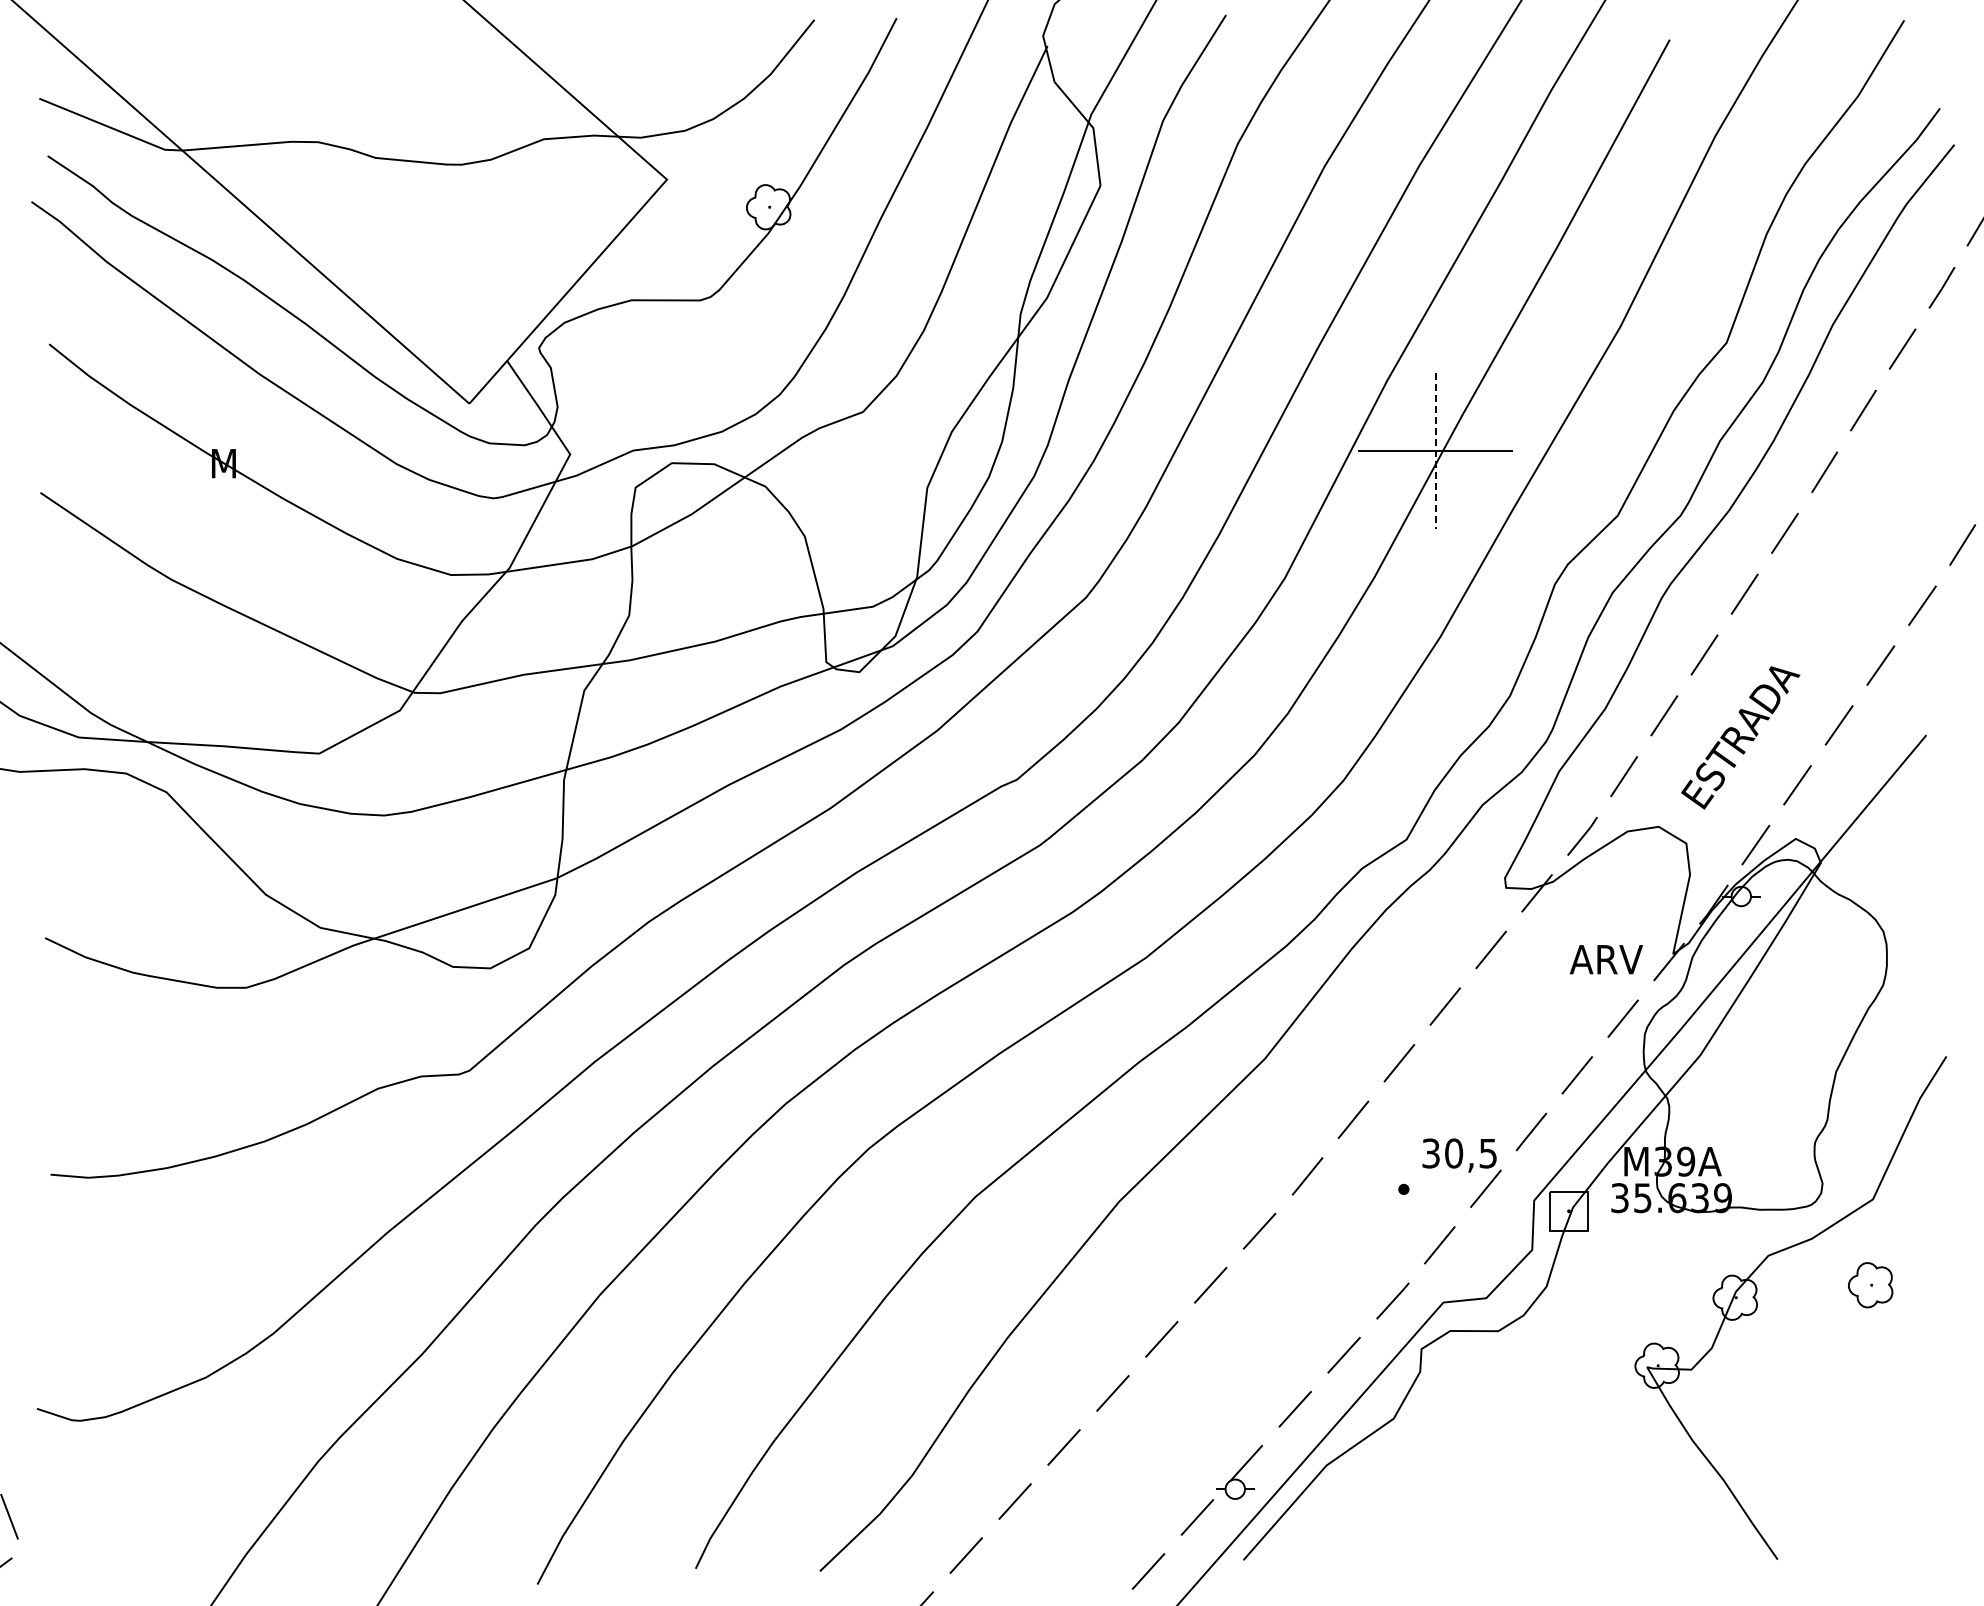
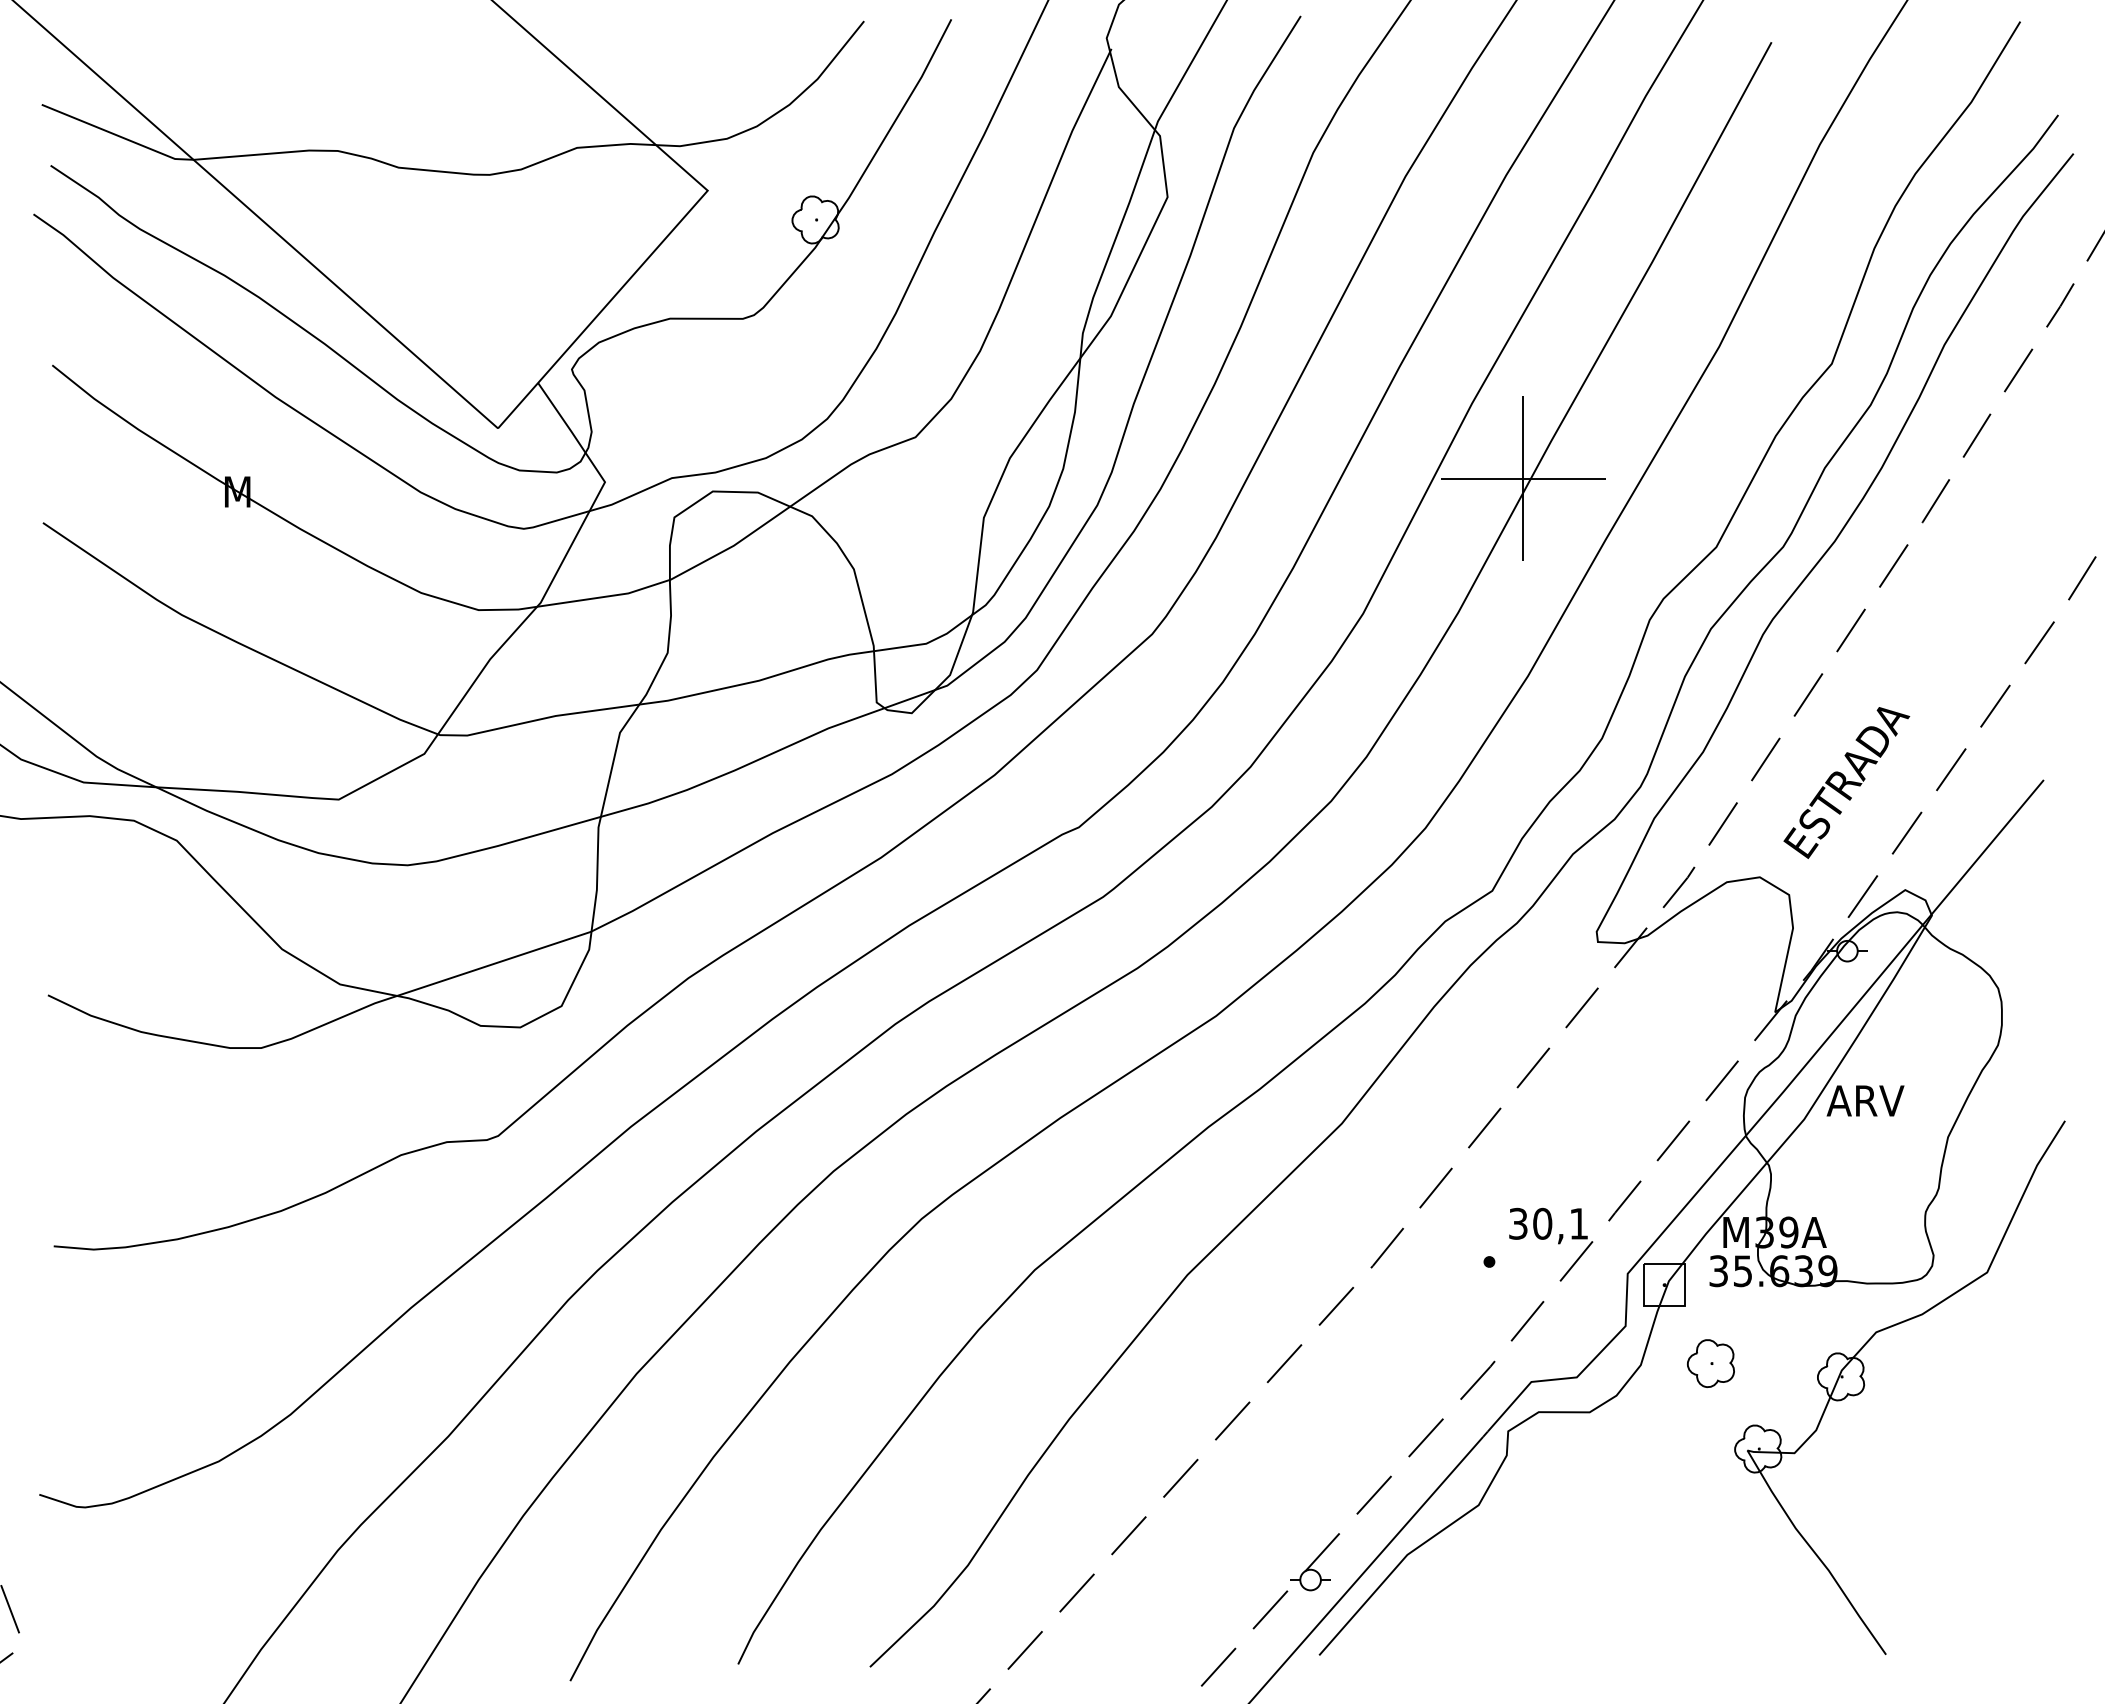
line: (1435, 450) -> (1523, 478), dashed -> solid
text: (1605, 959) -> (1864, 1100), moved
text: (1487, 1153) -> (1578, 1223), 30,5 -> 30,1
part: (1870, 1285) -> (1710, 1363), moved

